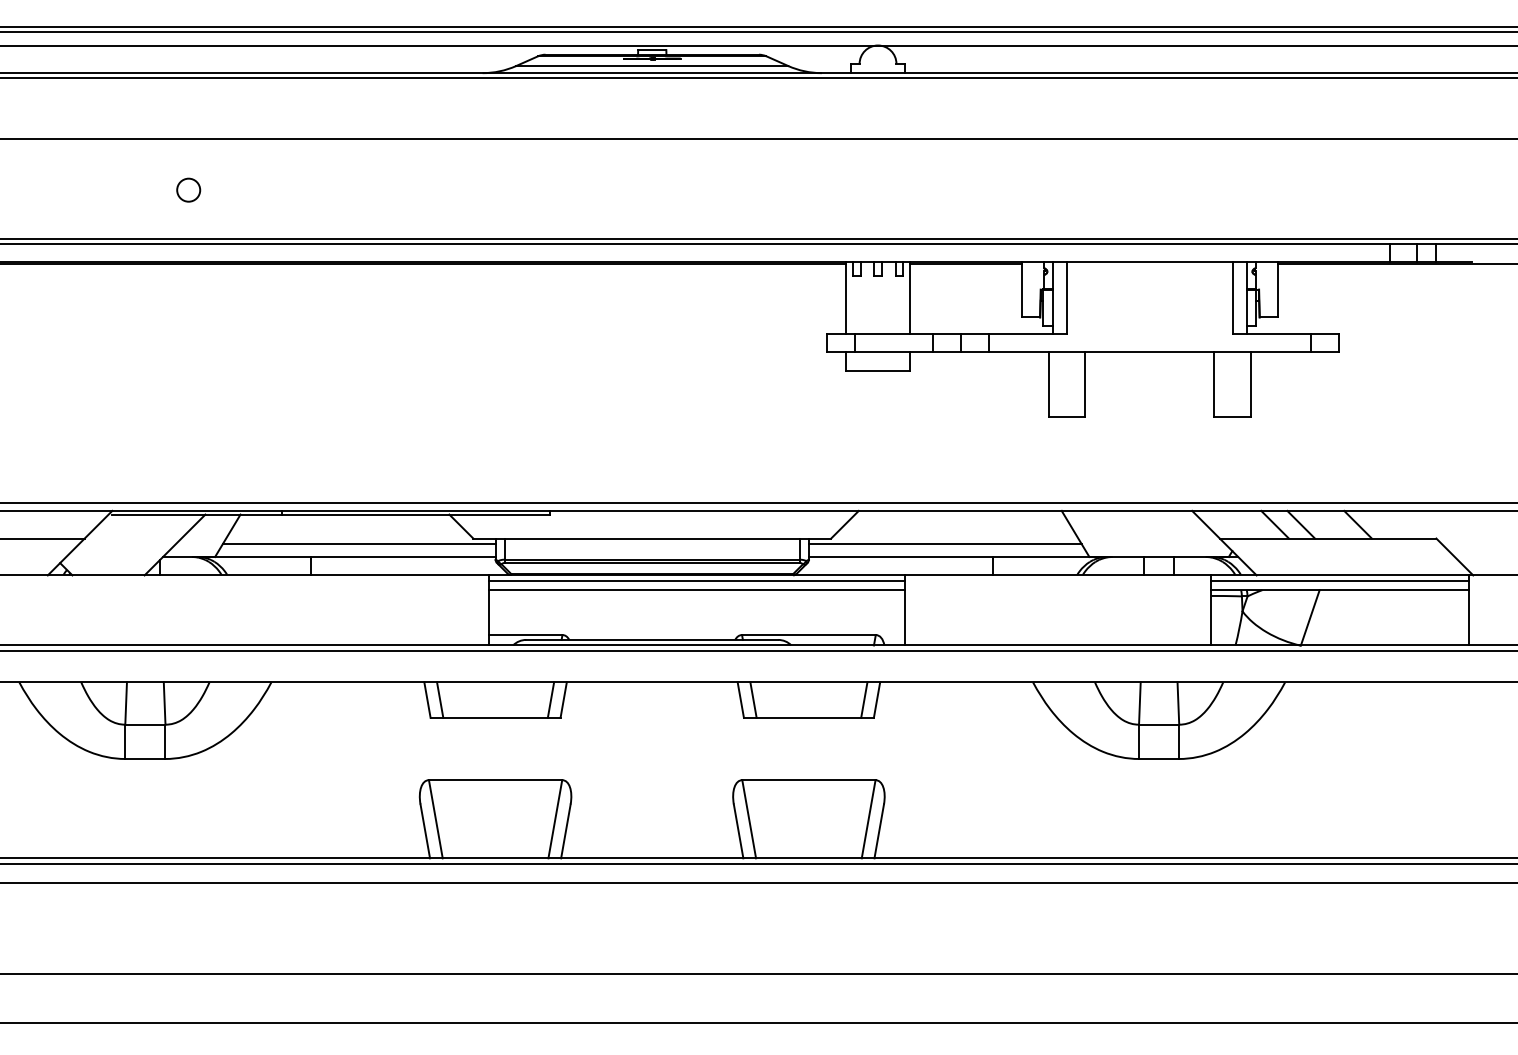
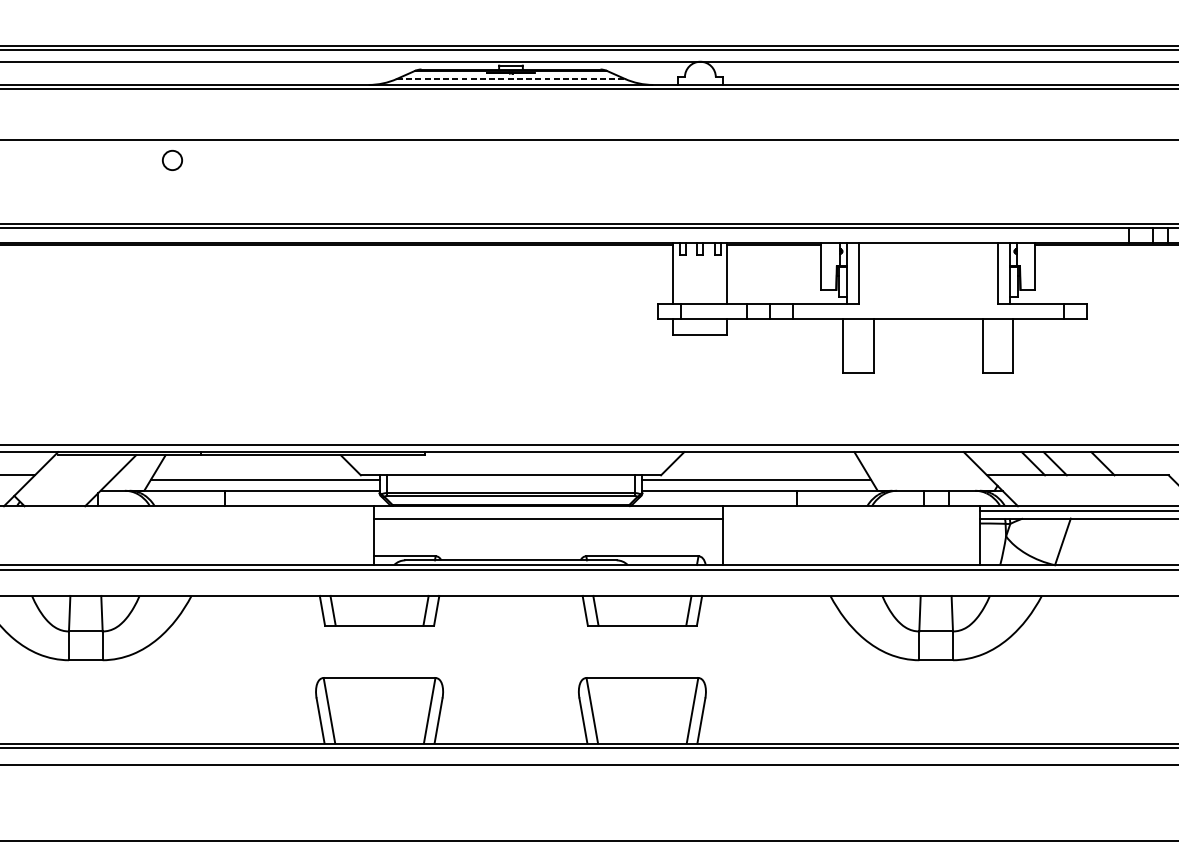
line: (652, 66) -> (511, 79), solid -> dashed
circle: (188, 189) -> (172, 159), moved
line: (696, 580) -> (548, 510), removed

